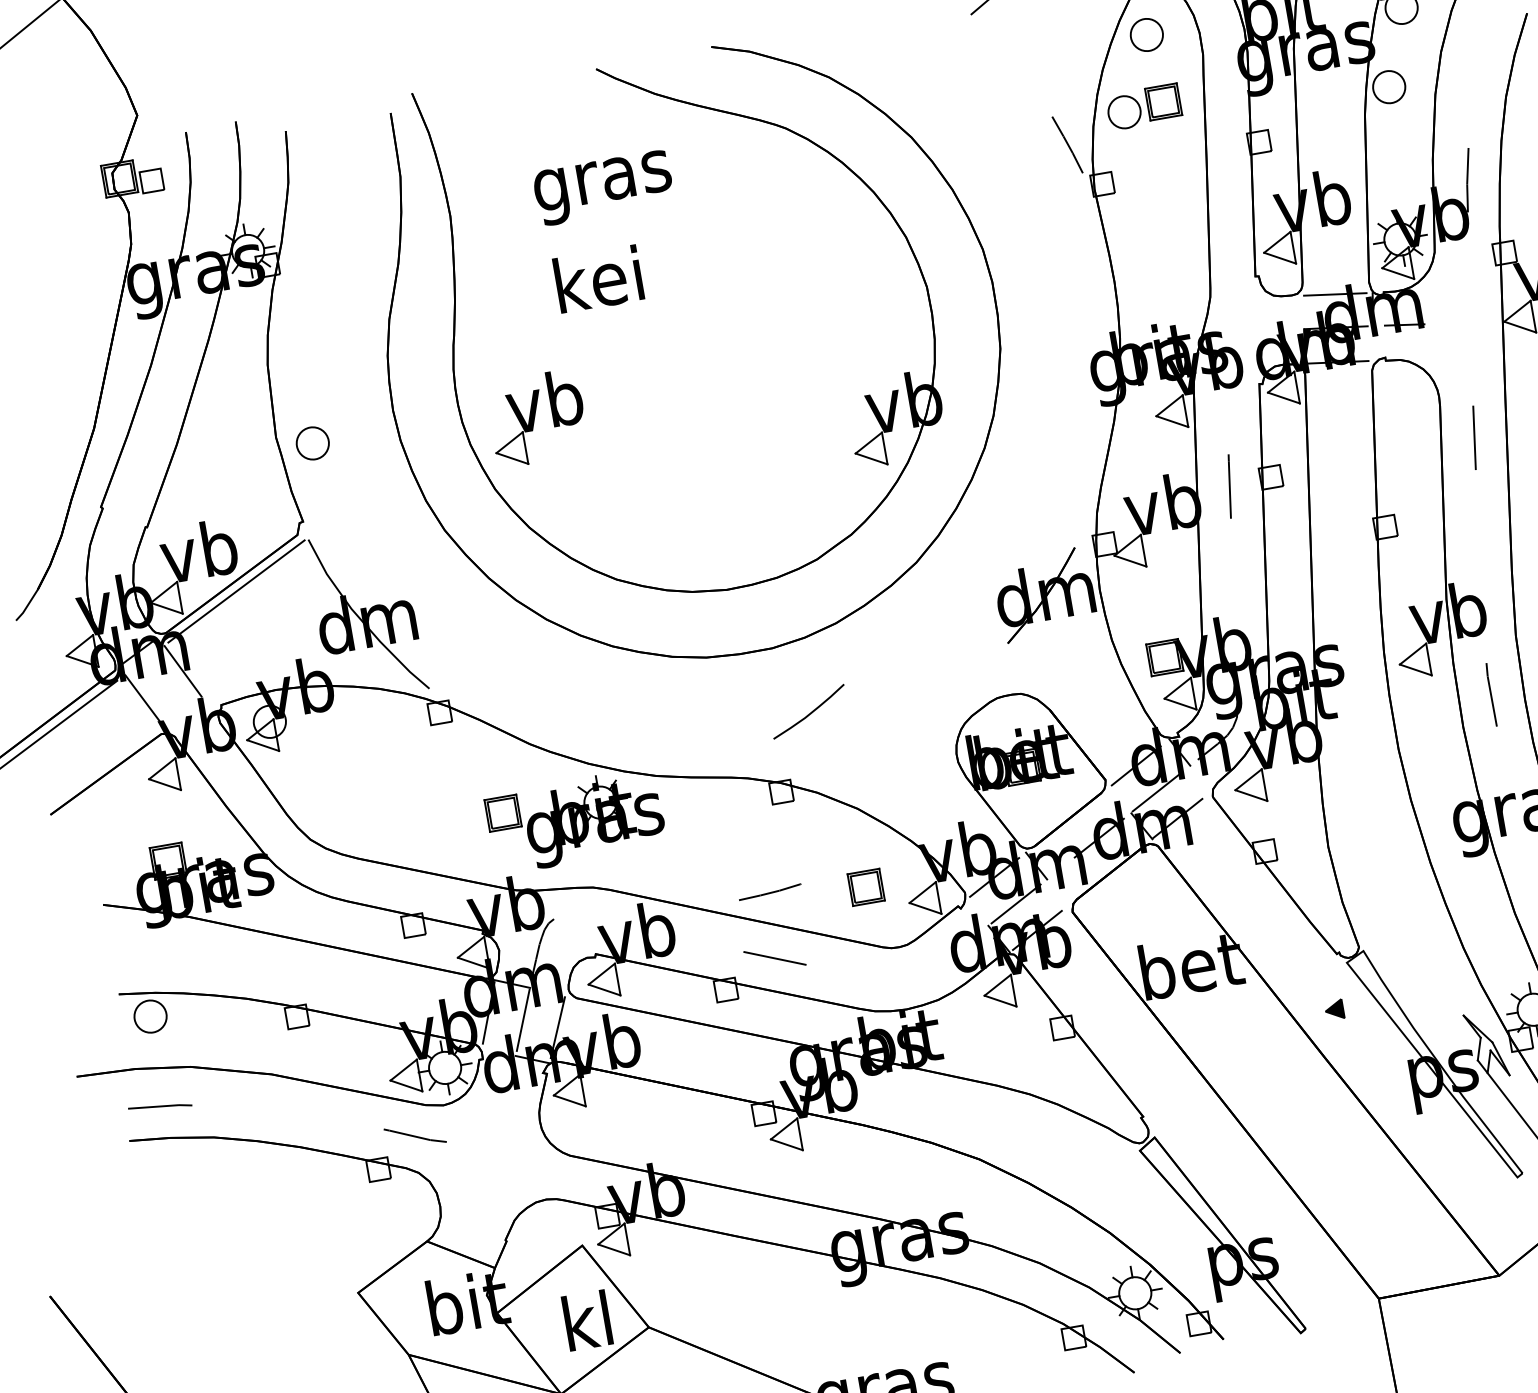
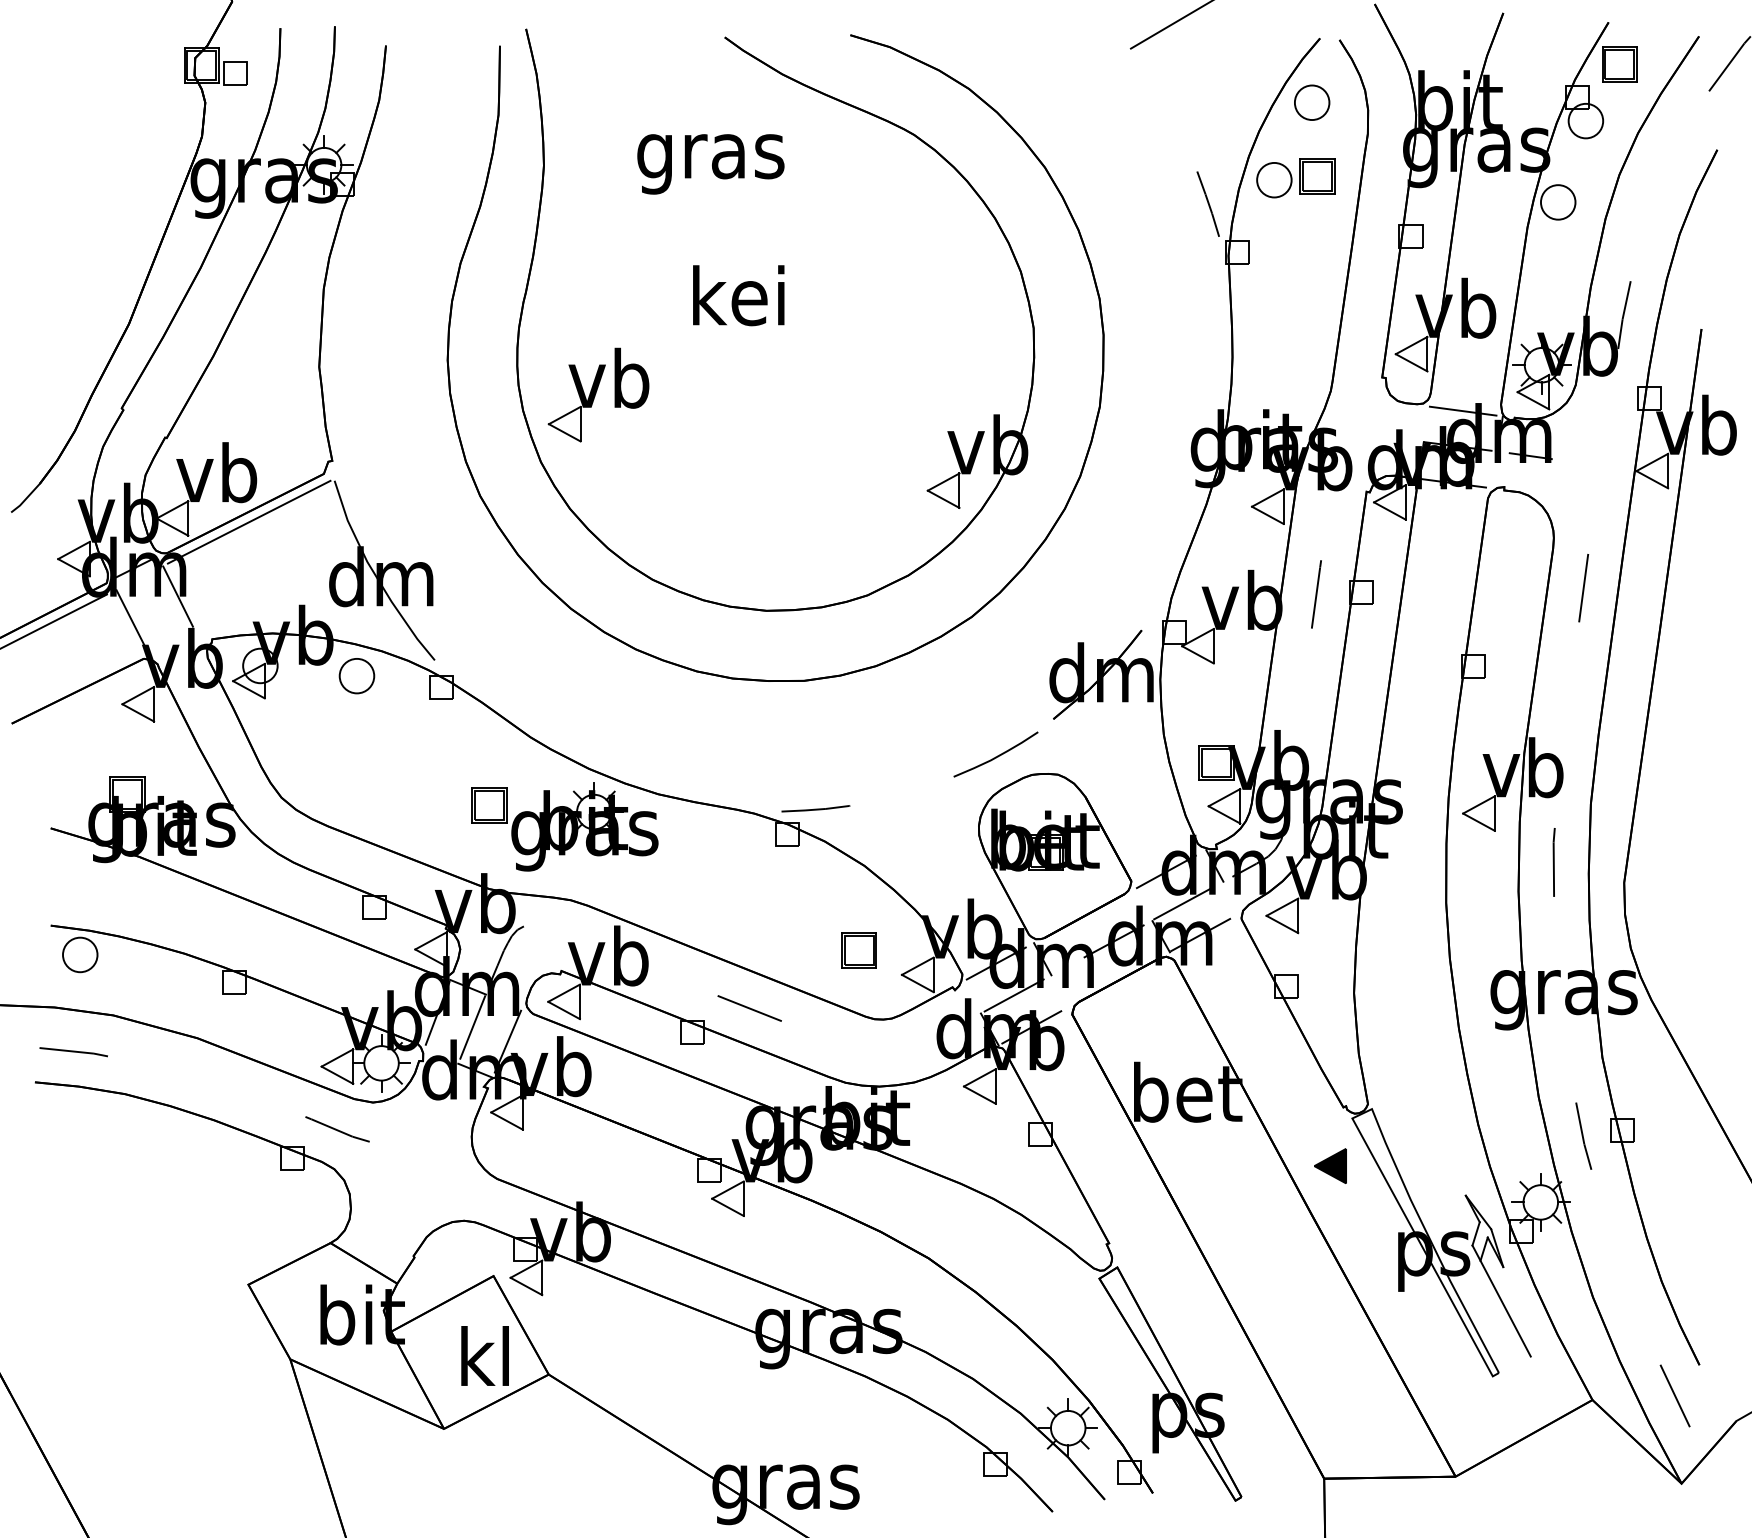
text: (598, 279) -> (738, 295), moved
part: (312, 443) -> (356, 676), moved
curve: (808, 713) -> (995, 756), moved
line: (769, 891) -> (815, 808), moved
part: (1334, 1009) -> (1330, 1165), size x1.67

